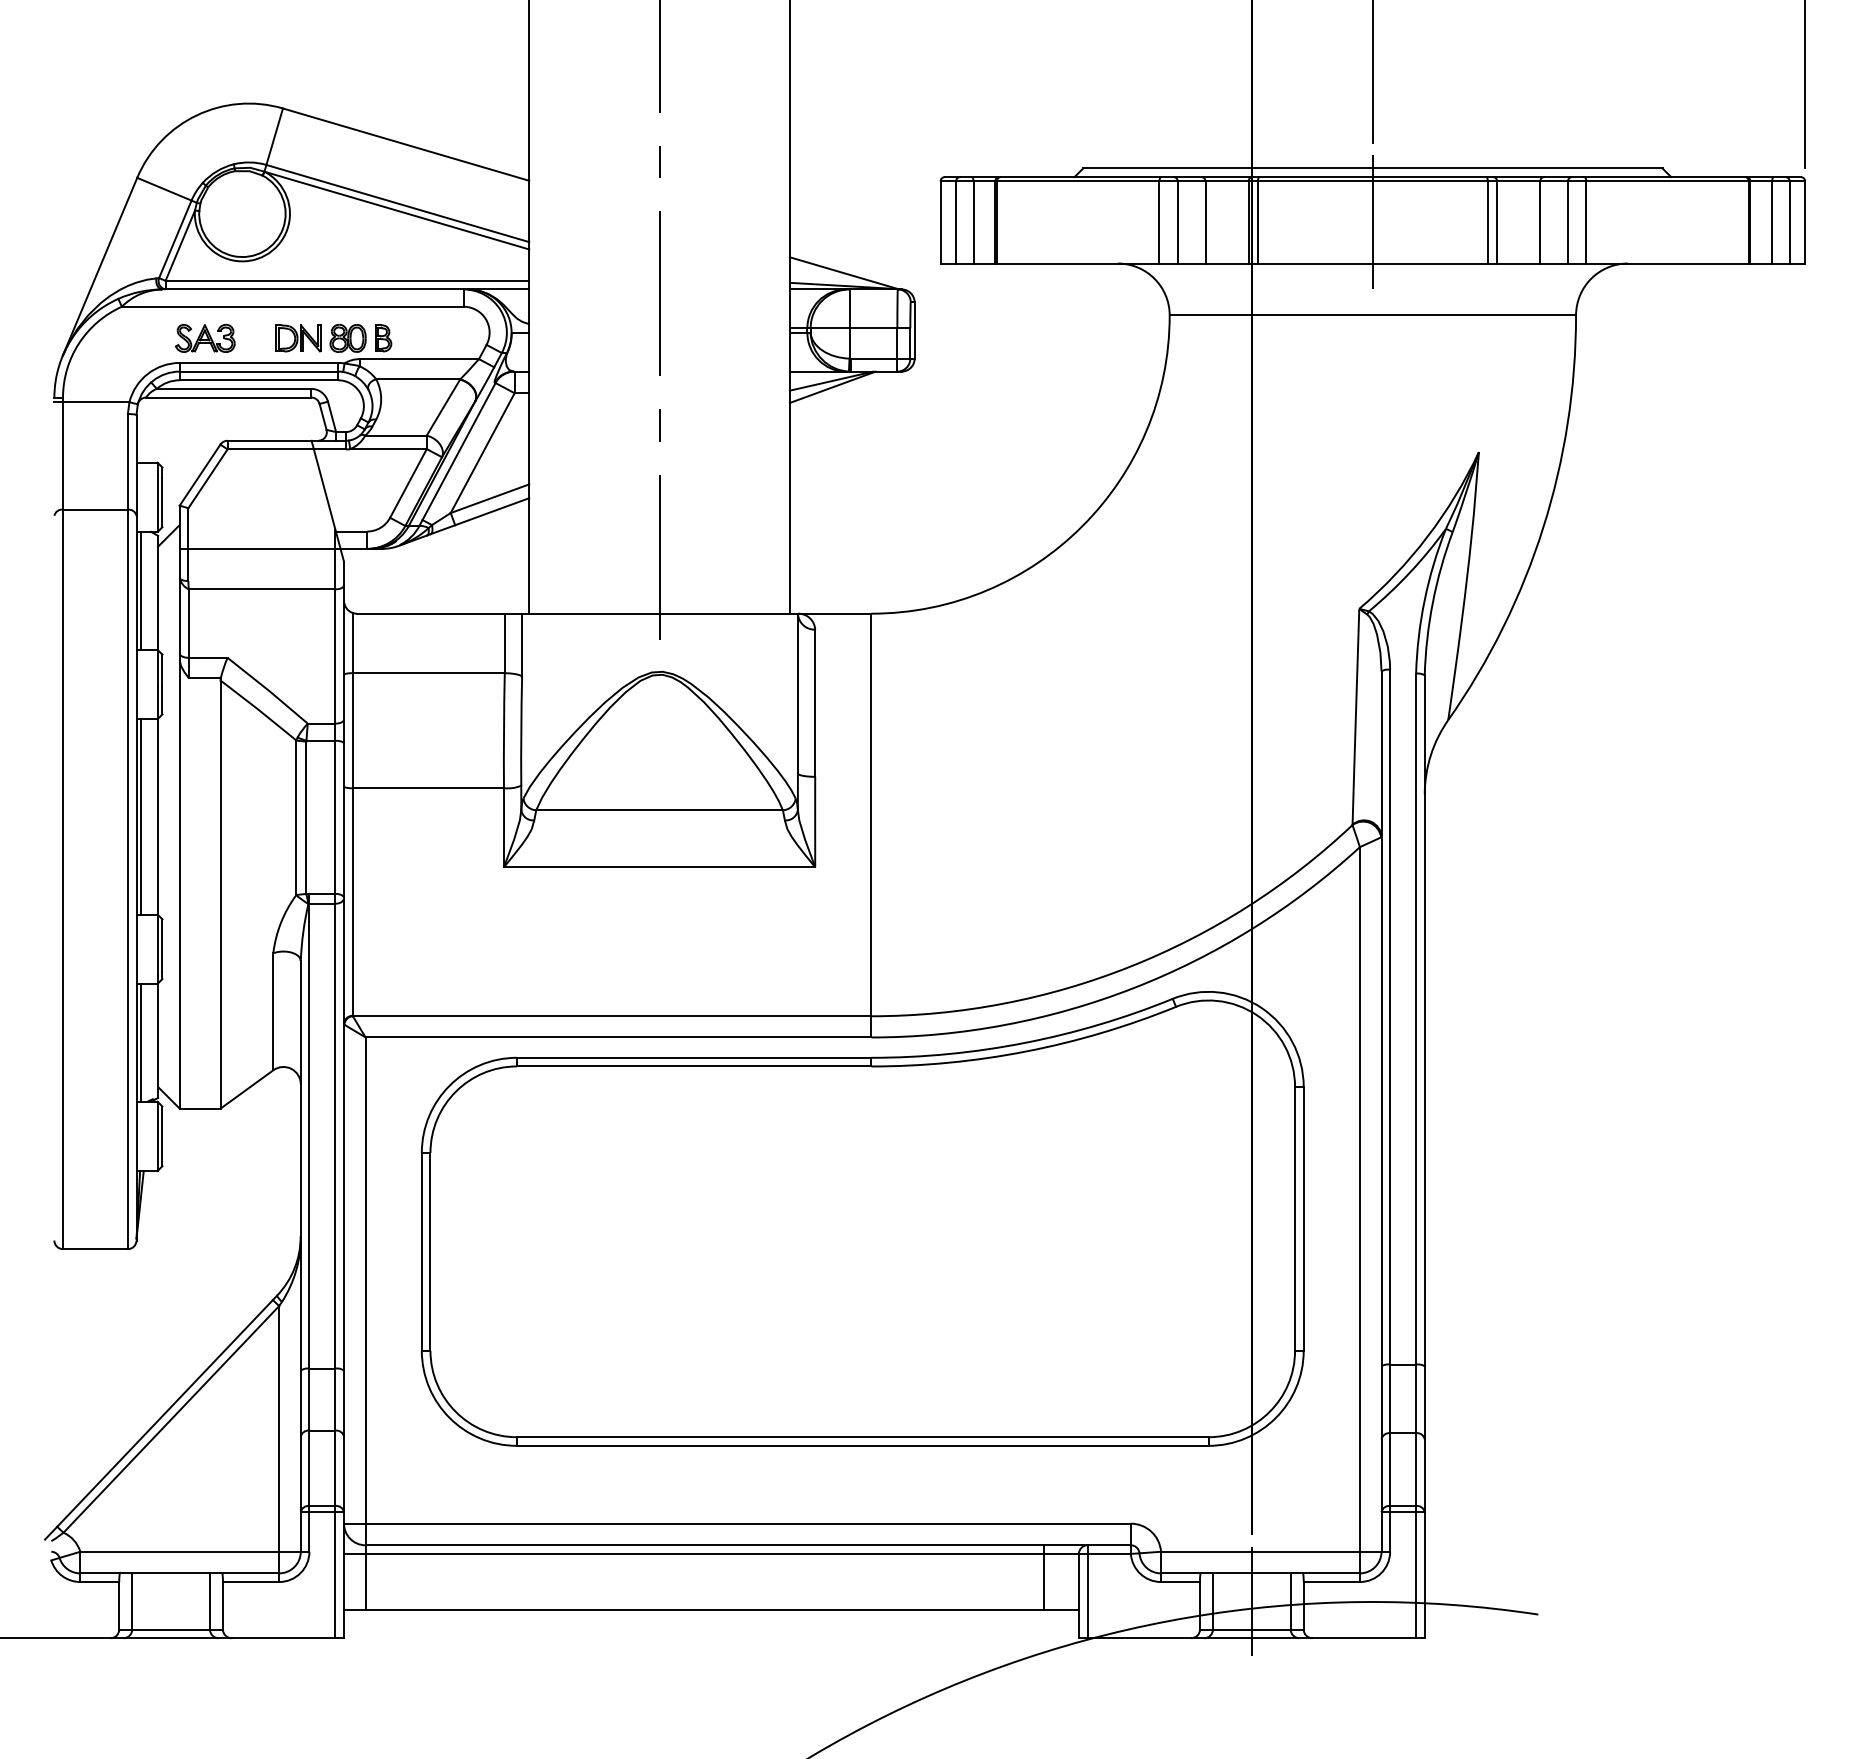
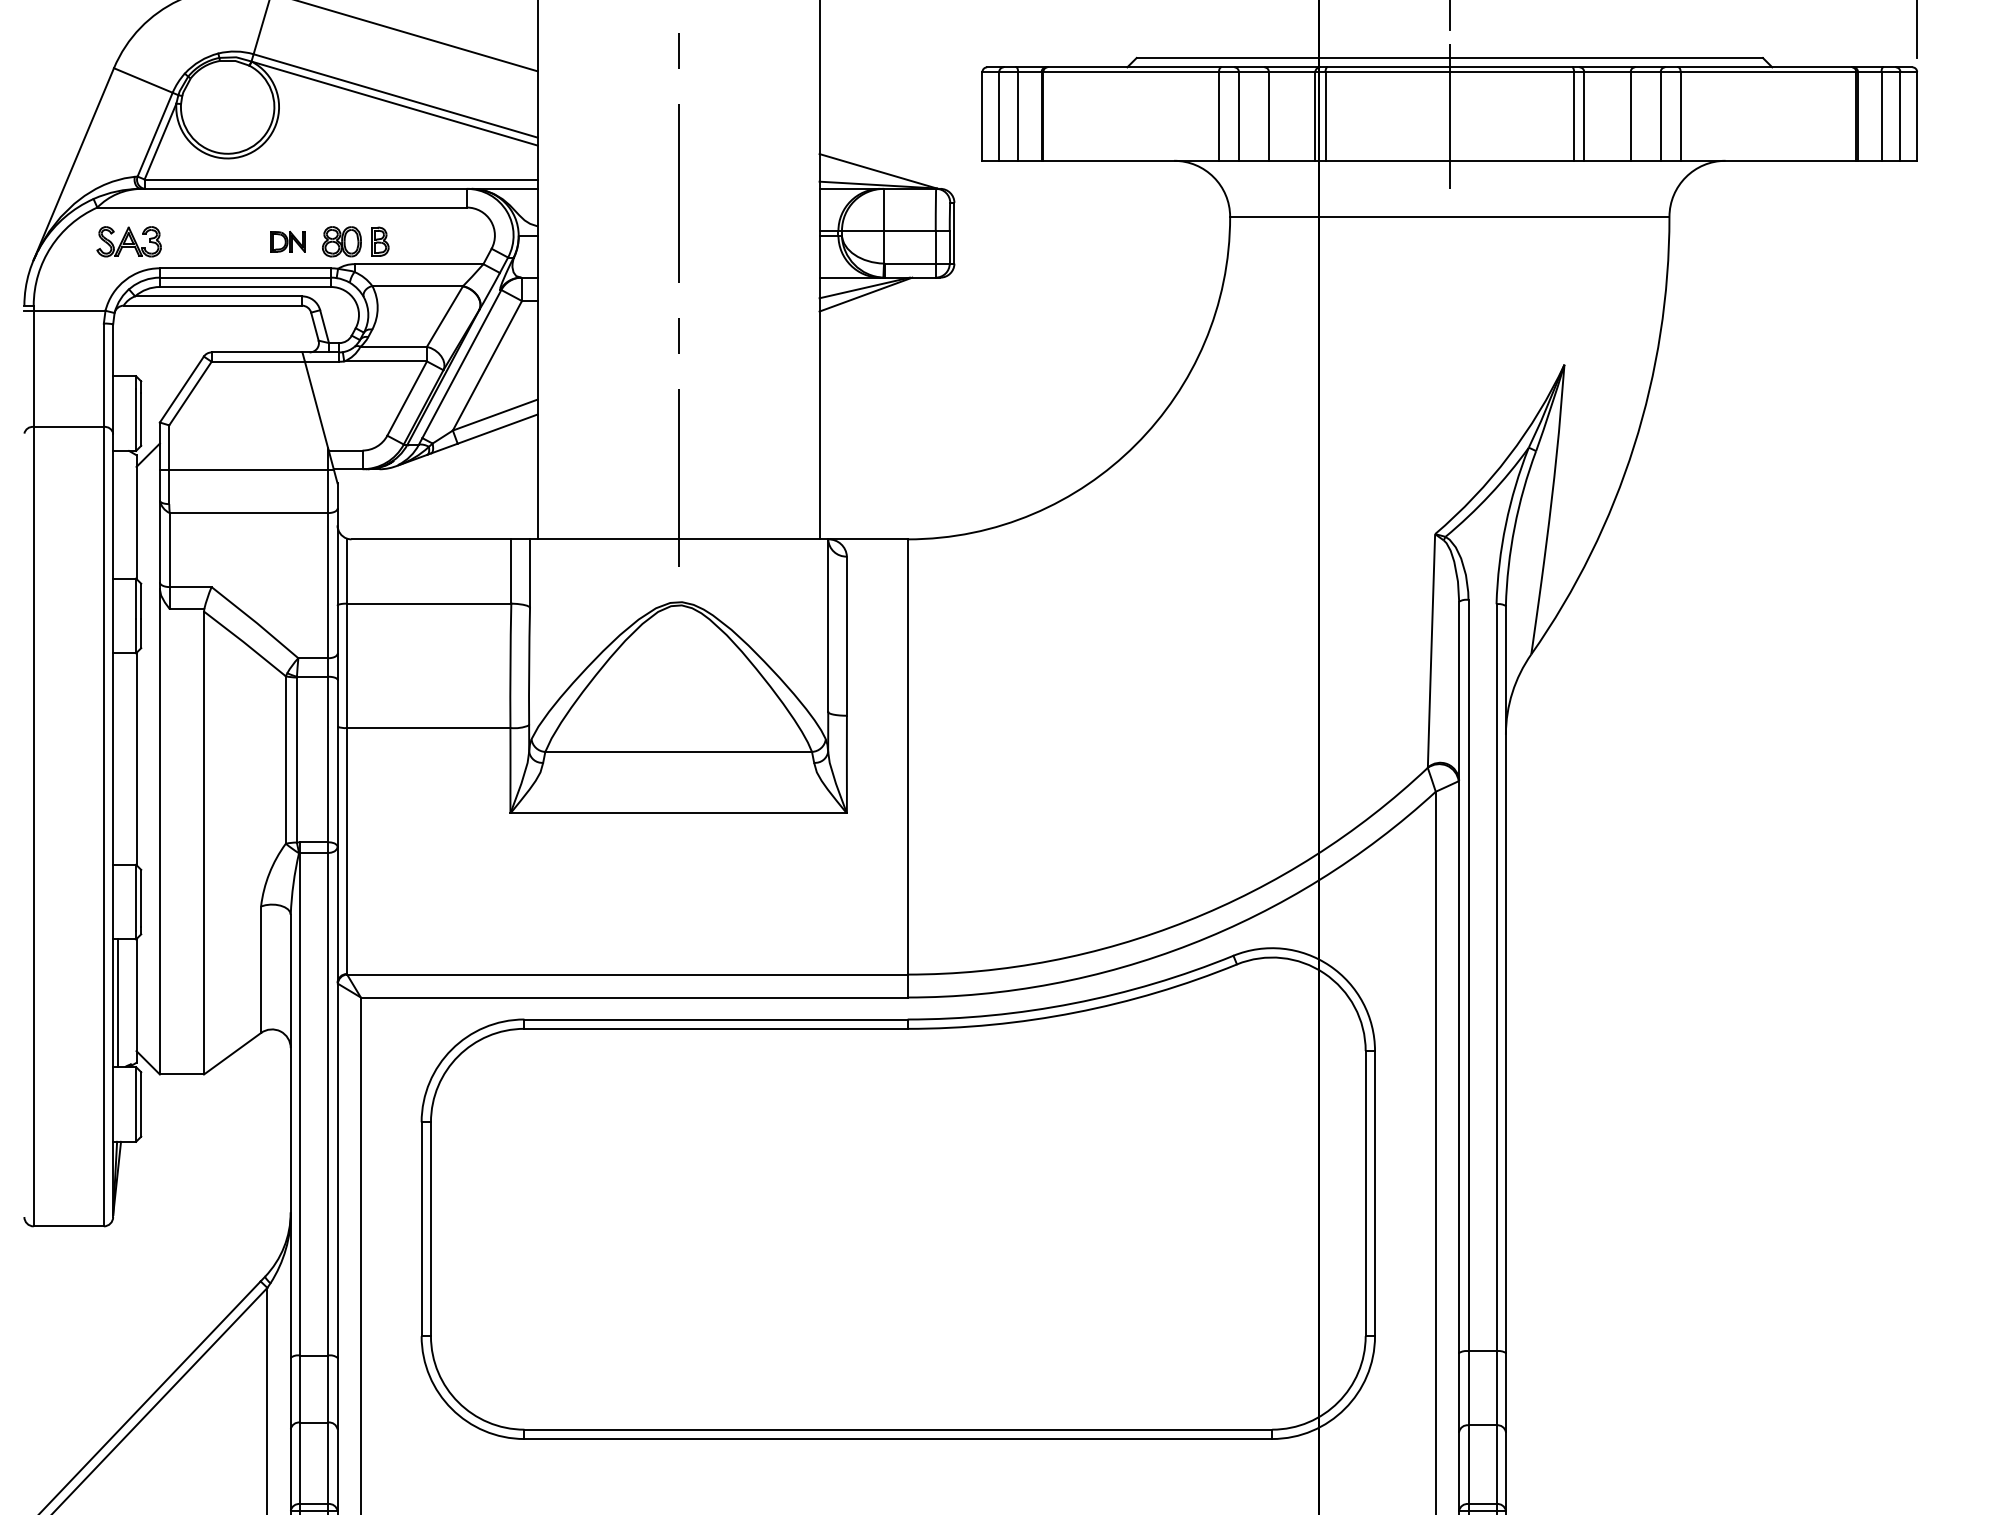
part: (205, 337) -> (129, 240), moved
part: (298, 338) -> (288, 241), size x0.7
line: (140, 590) -> (117, 514), removed
line: (140, 816) -> (117, 758), removed

